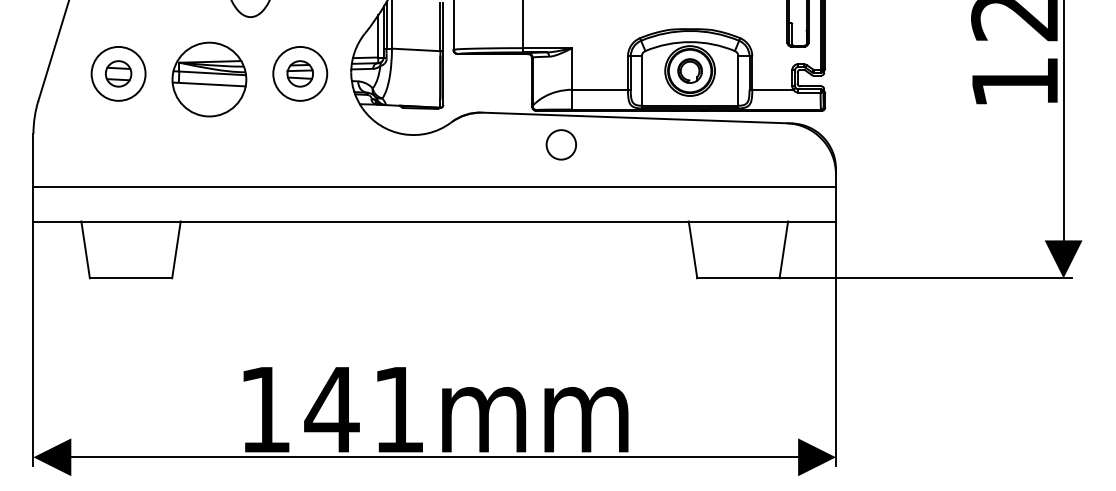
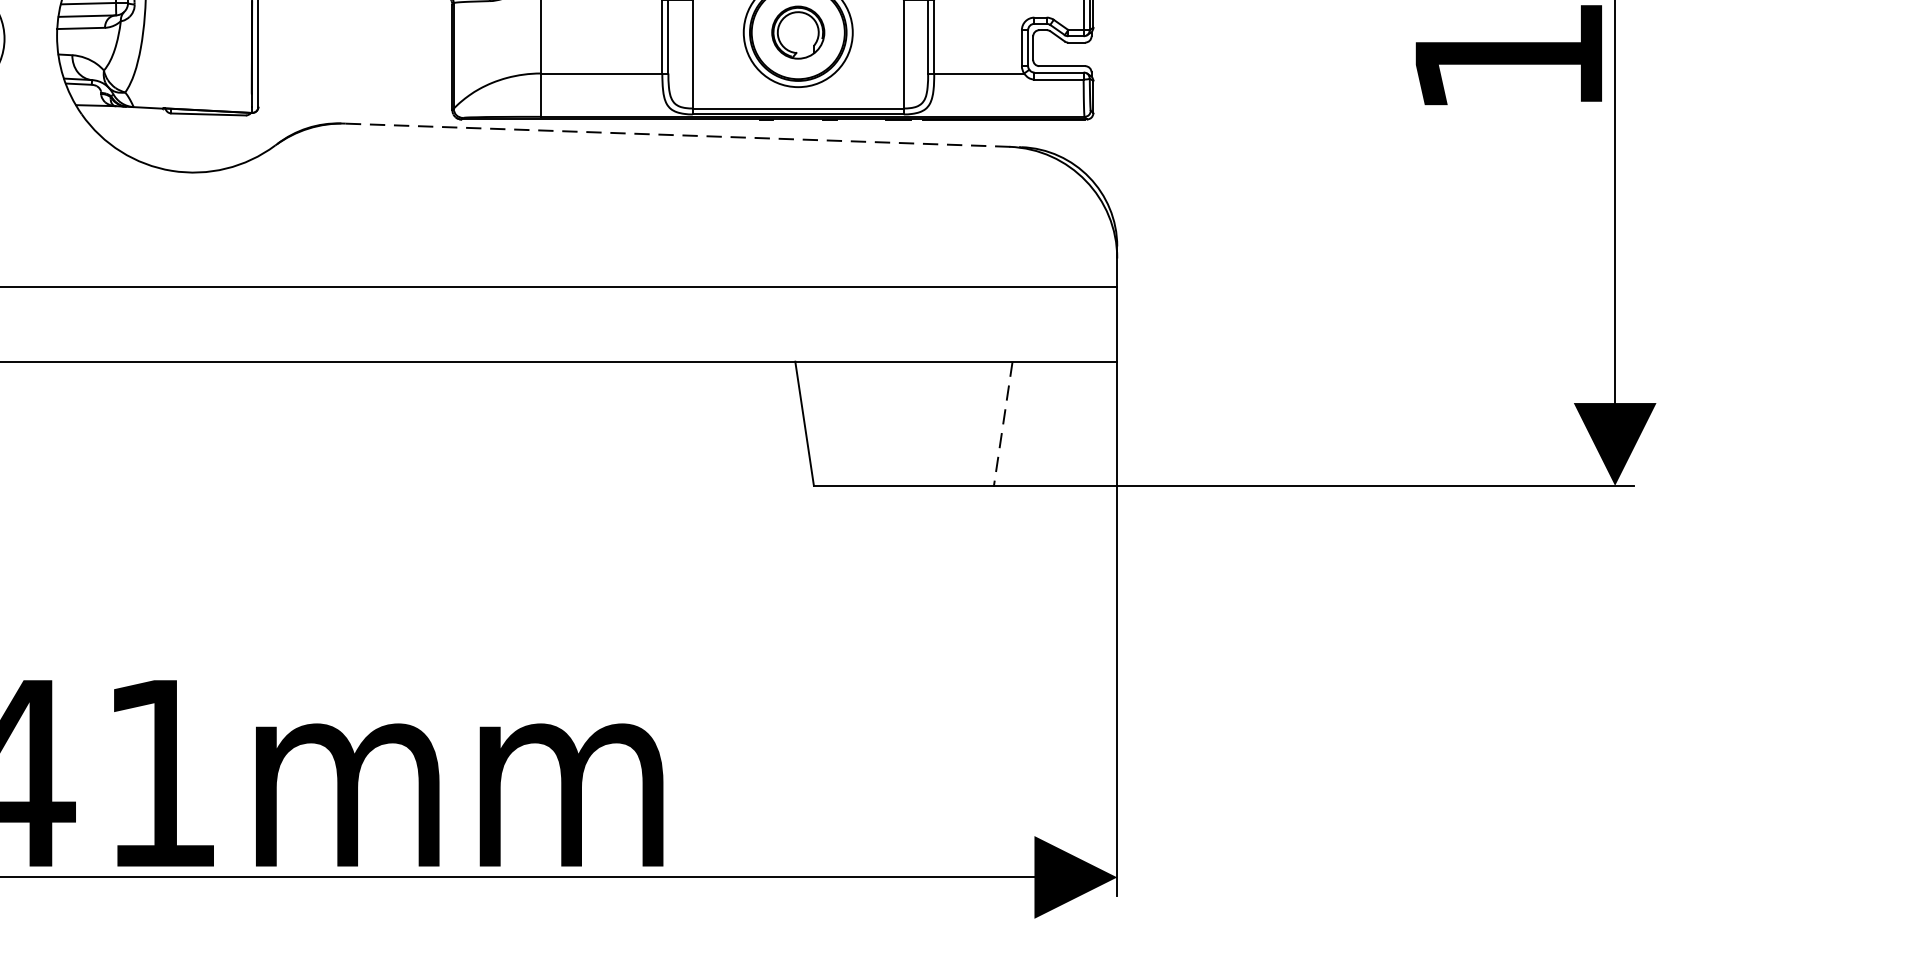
line: (637, 118) -> (683, 136), solid -> dashed
circle: (560, 144) -> (514, 193), removed
line: (783, 249) -> (1002, 422), solid -> dashed

